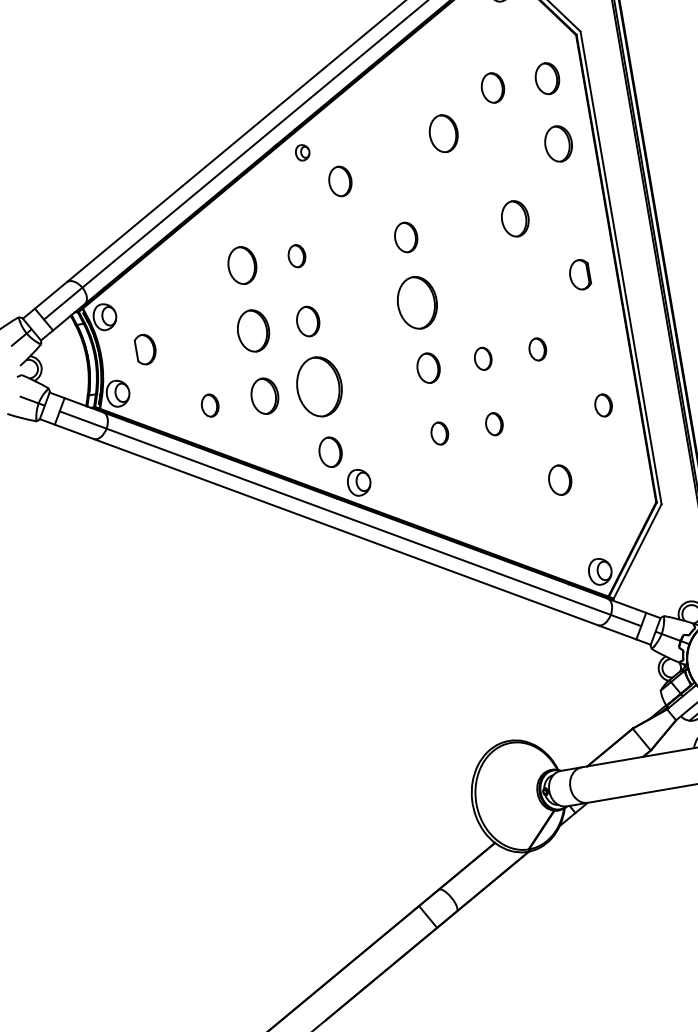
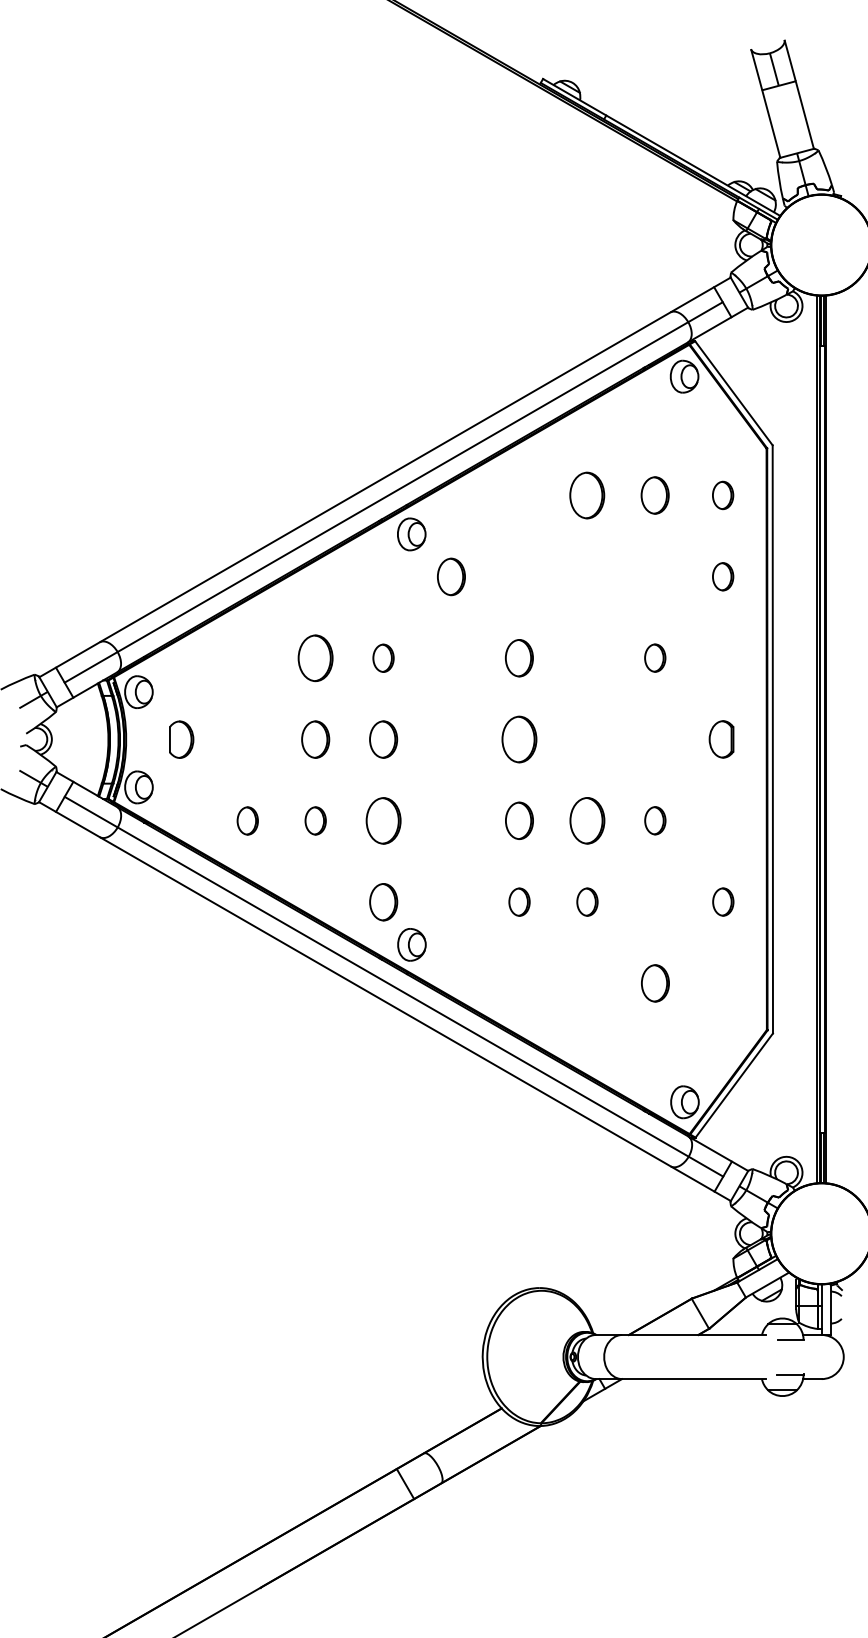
part: (547, 78) -> (723, 495), size x0.71
part: (443, 133) -> (587, 495), moved
part: (559, 143) -> (723, 576), size x0.62
part: (302, 152) -> (411, 534), size x1.67
part: (515, 218) -> (655, 657), size x0.62
part: (417, 302) -> (519, 739), size x0.71
part: (253, 330) -> (315, 739), size x0.71
part: (483, 358) -> (587, 820), size x1.67
part: (319, 386) -> (383, 820), size x0.62
part: (264, 395) -> (315, 820), size x0.62

